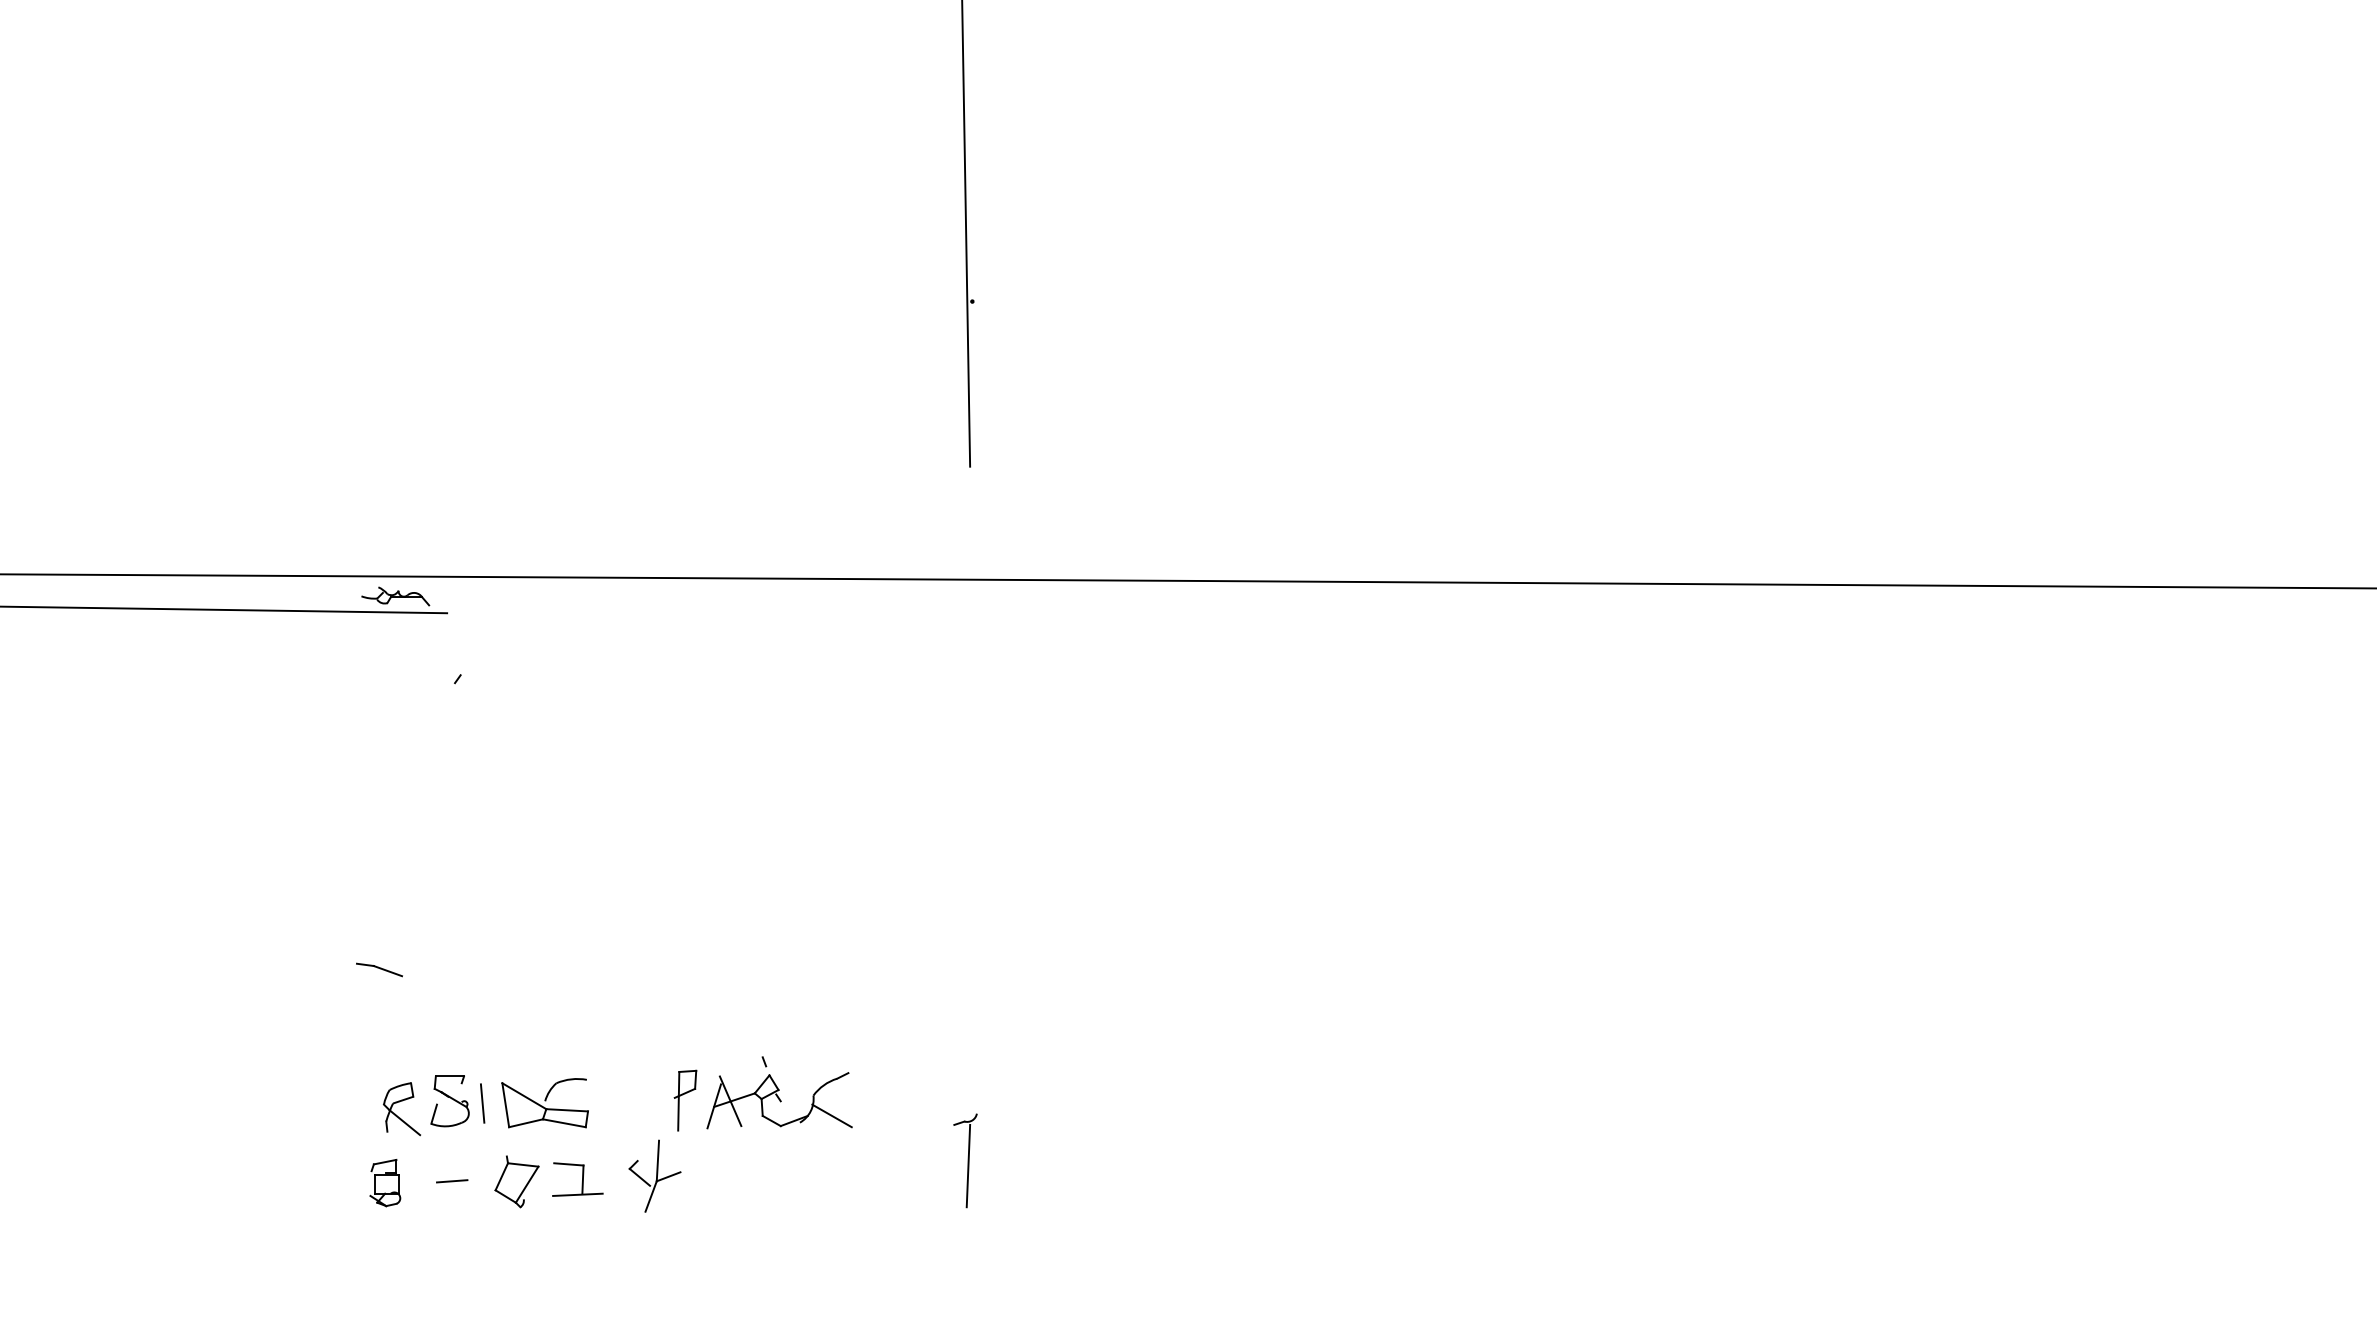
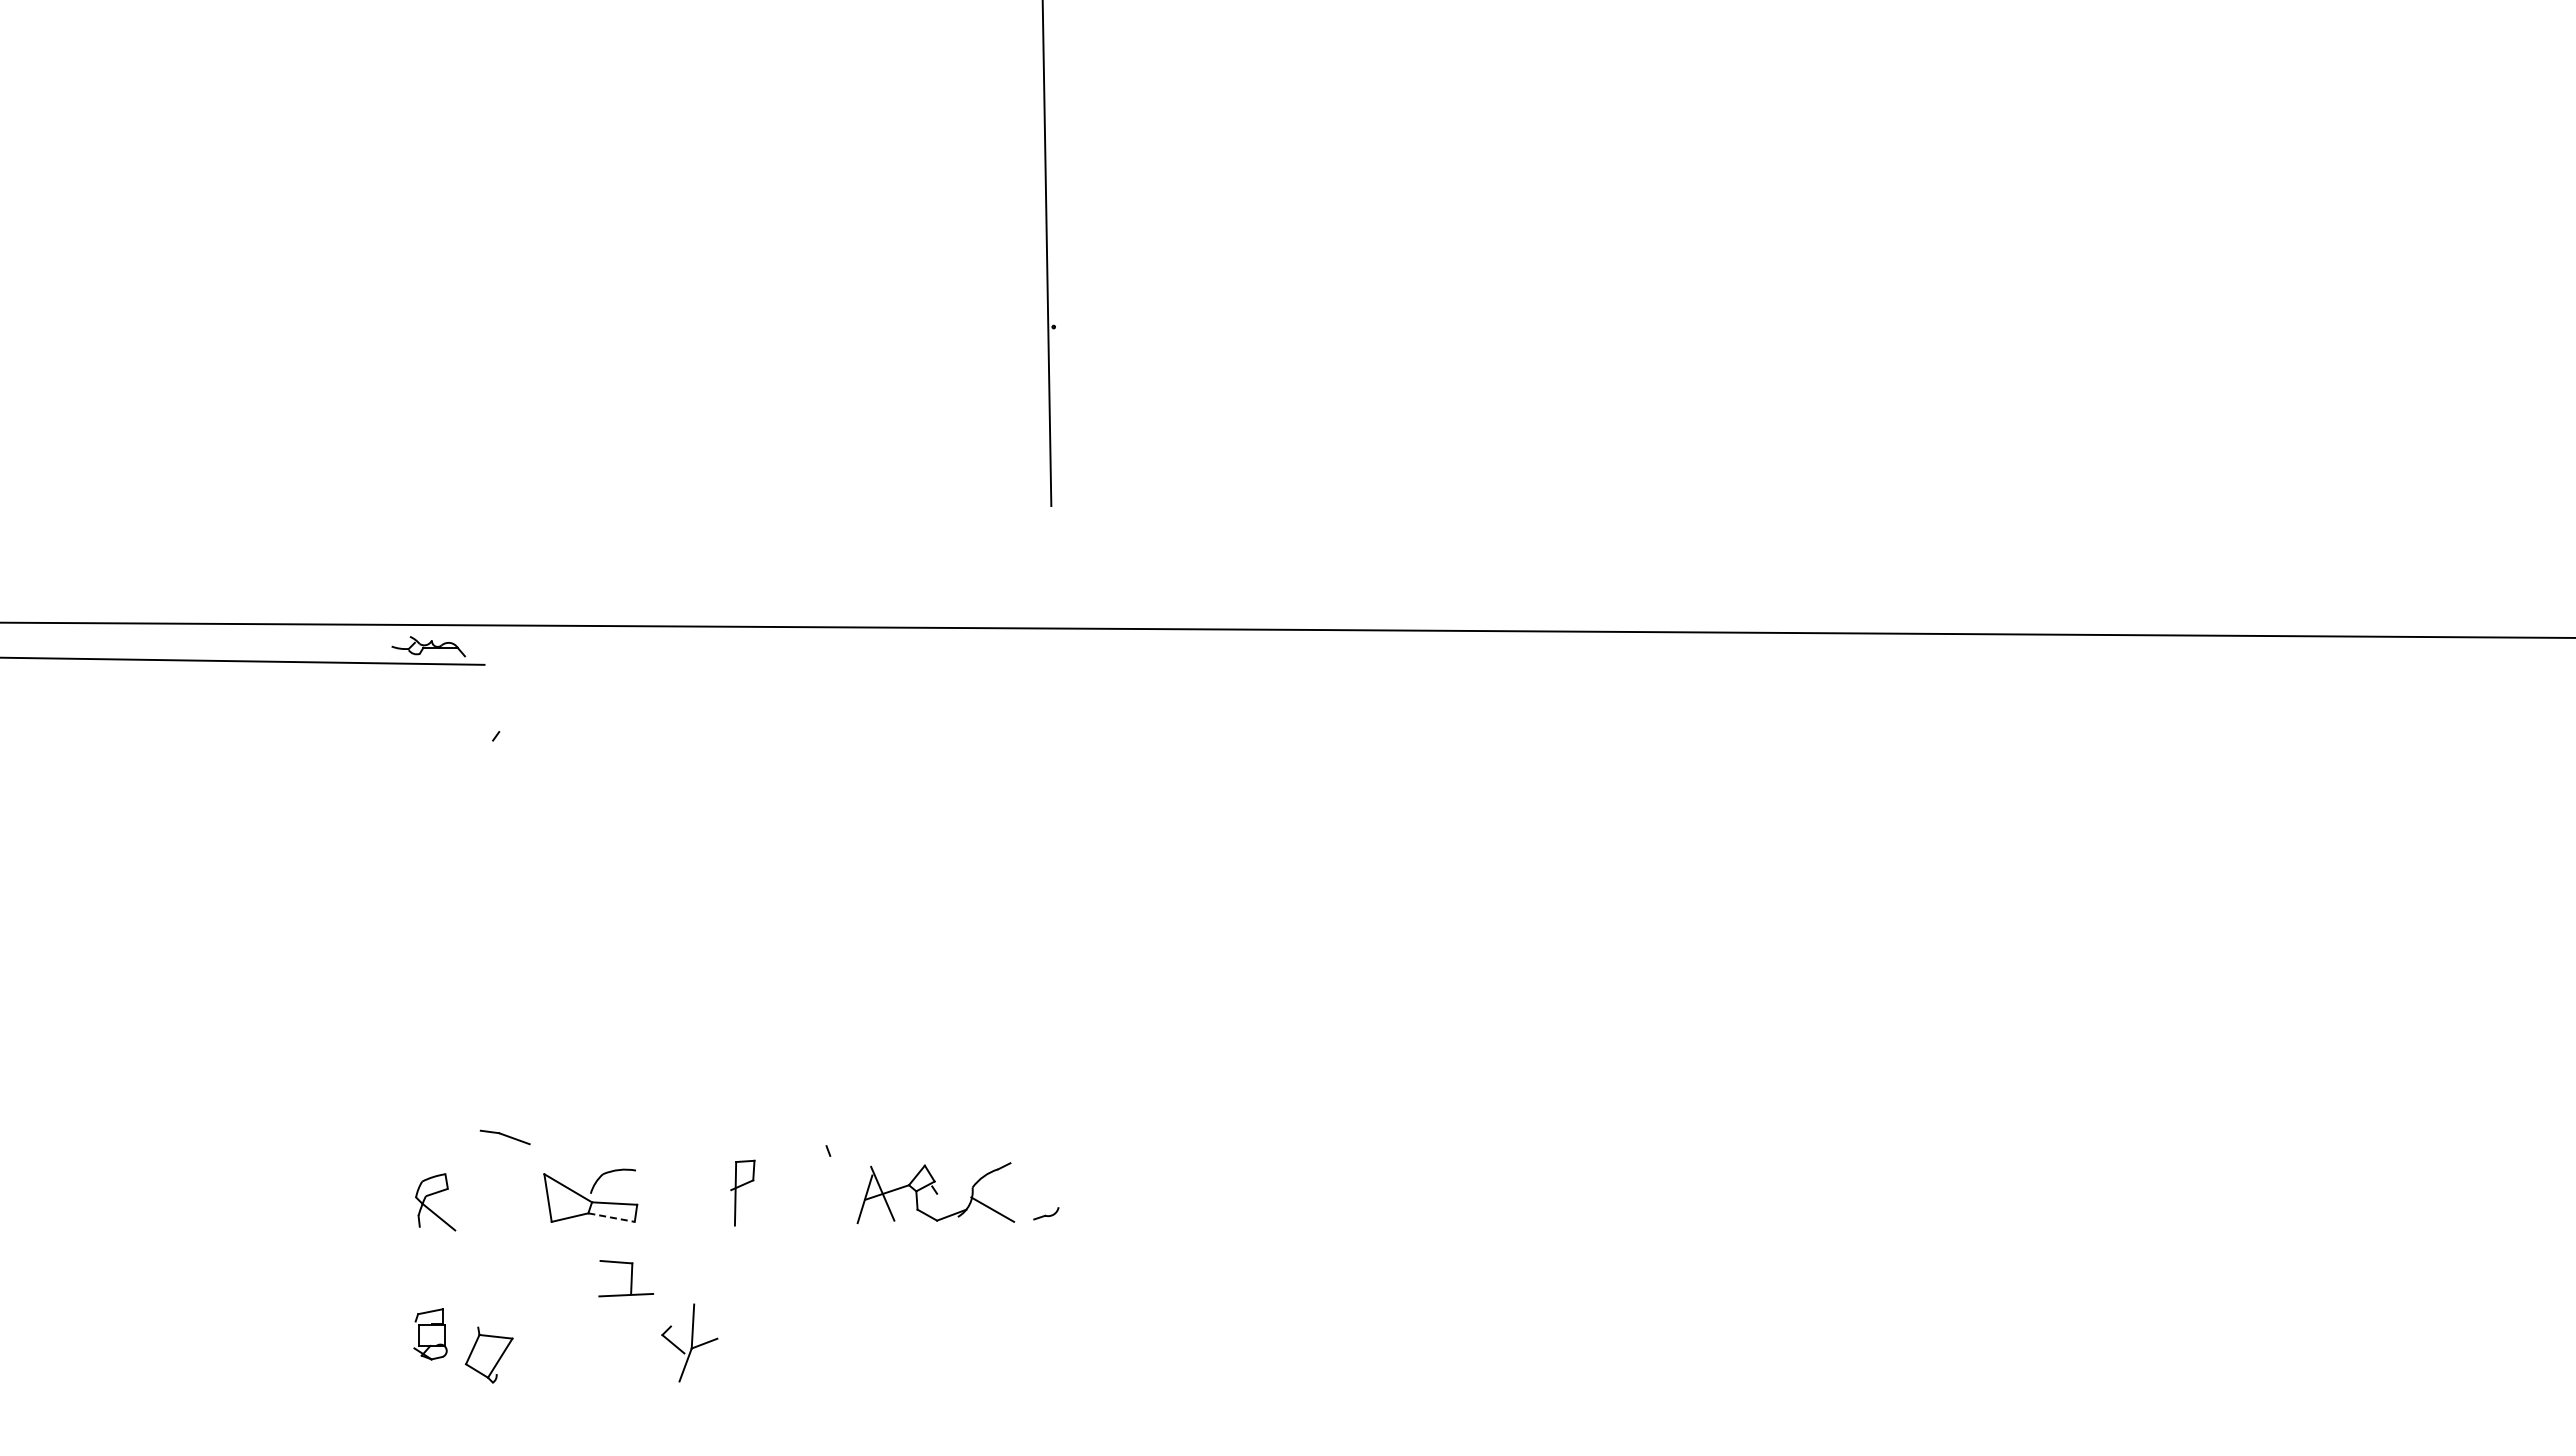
part: (378, 969) -> (504, 1137), moved
part: (779, 1100) -> (935, 1192), moved
part: (449, 1101) -> (487, 1193), removed
line: (482, 1102) -> (522, 1195), removed
line: (564, 1123) -> (611, 1217), solid -> dashed
line: (968, 1165) -> (1049, 1263), removed
part: (654, 1175) -> (689, 1342), moved
line: (451, 1181) -> (489, 1280), removed
part: (516, 1181) -> (488, 1354), moved
part: (385, 1183) -> (430, 1334), moved

